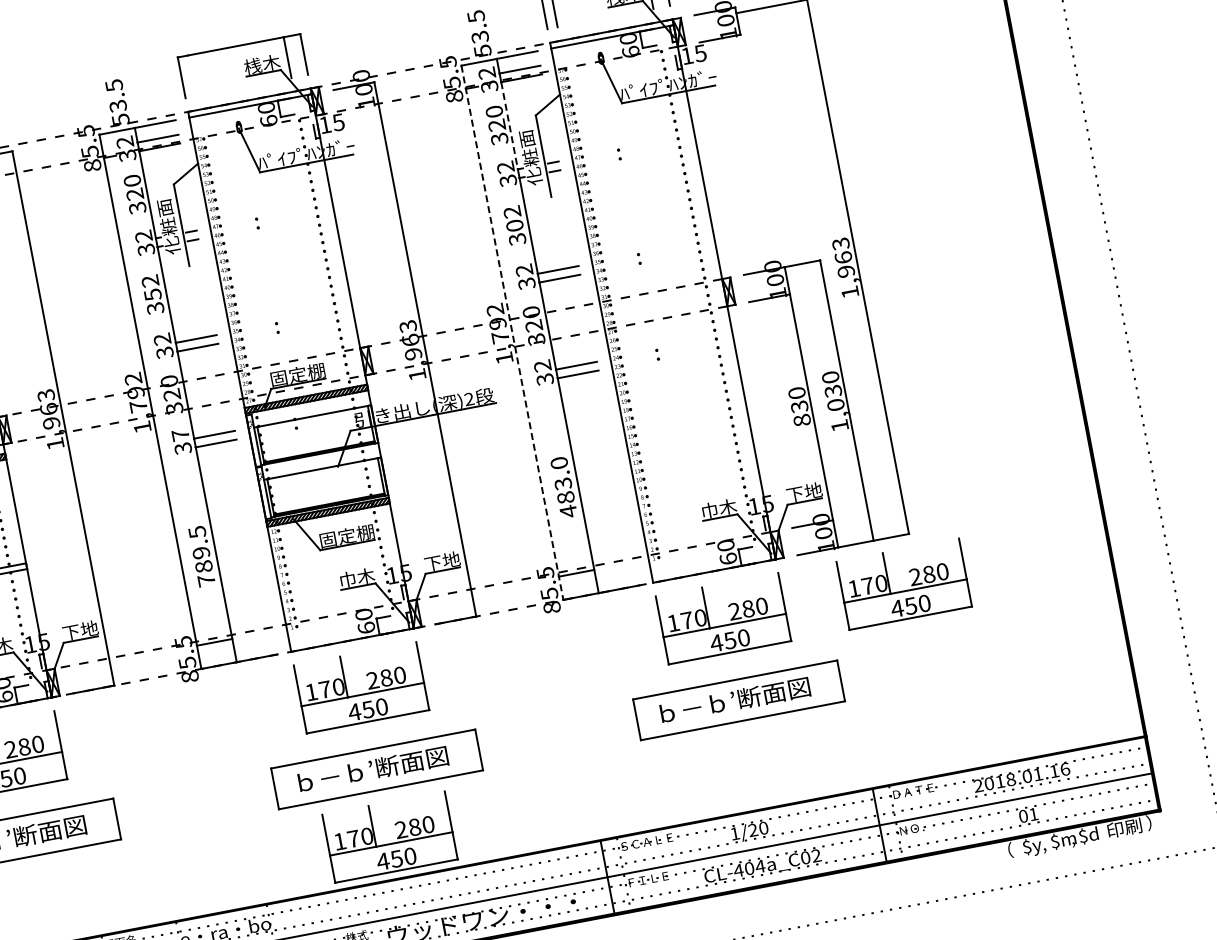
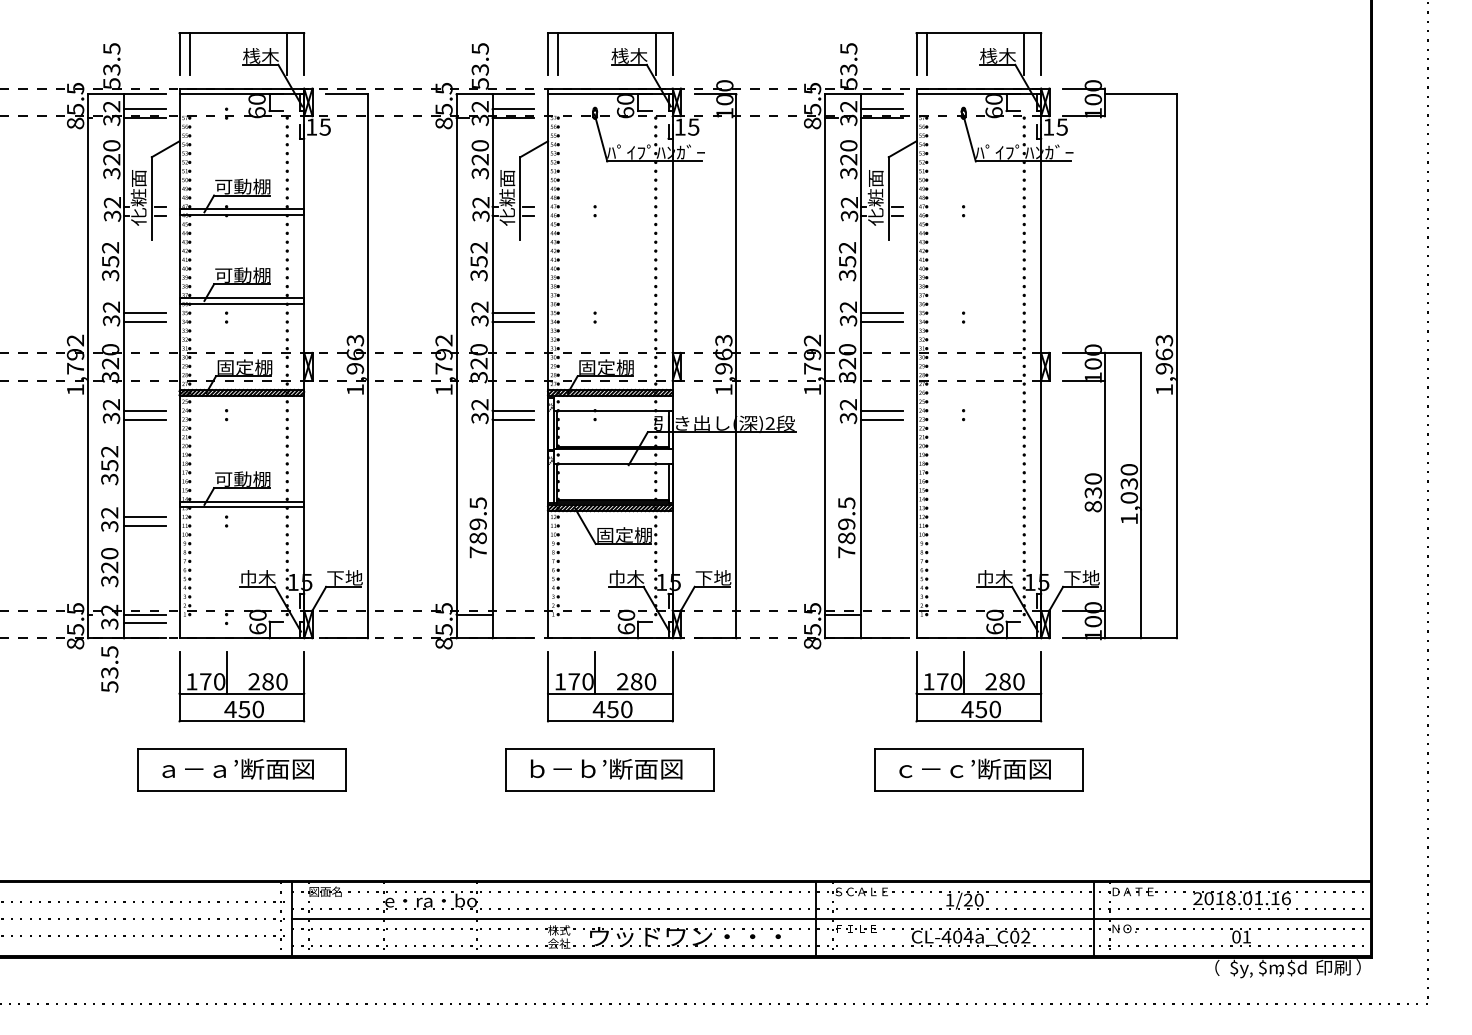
line: (191, 75) -> (558, 53), added
line: (510, 125) -> (861, 162), dashed -> solid
text: (514, 225) -> (847, 261), 302 -> 352
line: (512, 332) -> (825, 366), dashed -> solid
text: (180, 435) -> (479, 404), 37 -> 32
text: (563, 487) -> (846, 527), 483.0 -> 789.5
part: (905, 590) -> (1162, 693), removed
text: (692, 707) -> (931, 768), ｂ－ｂ’断面図 -> ｃ－ｃ’断面図
part: (391, 843) -> (610, 845), removed

